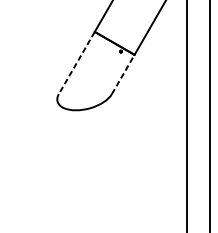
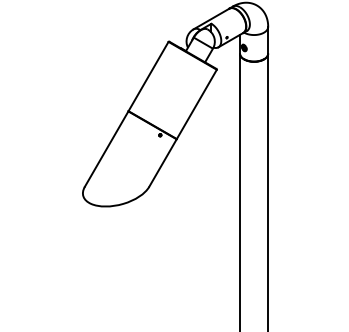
line: (76, 63) -> (106, 149), dashed -> solid
line: (123, 74) -> (163, 162), dashed -> solid

